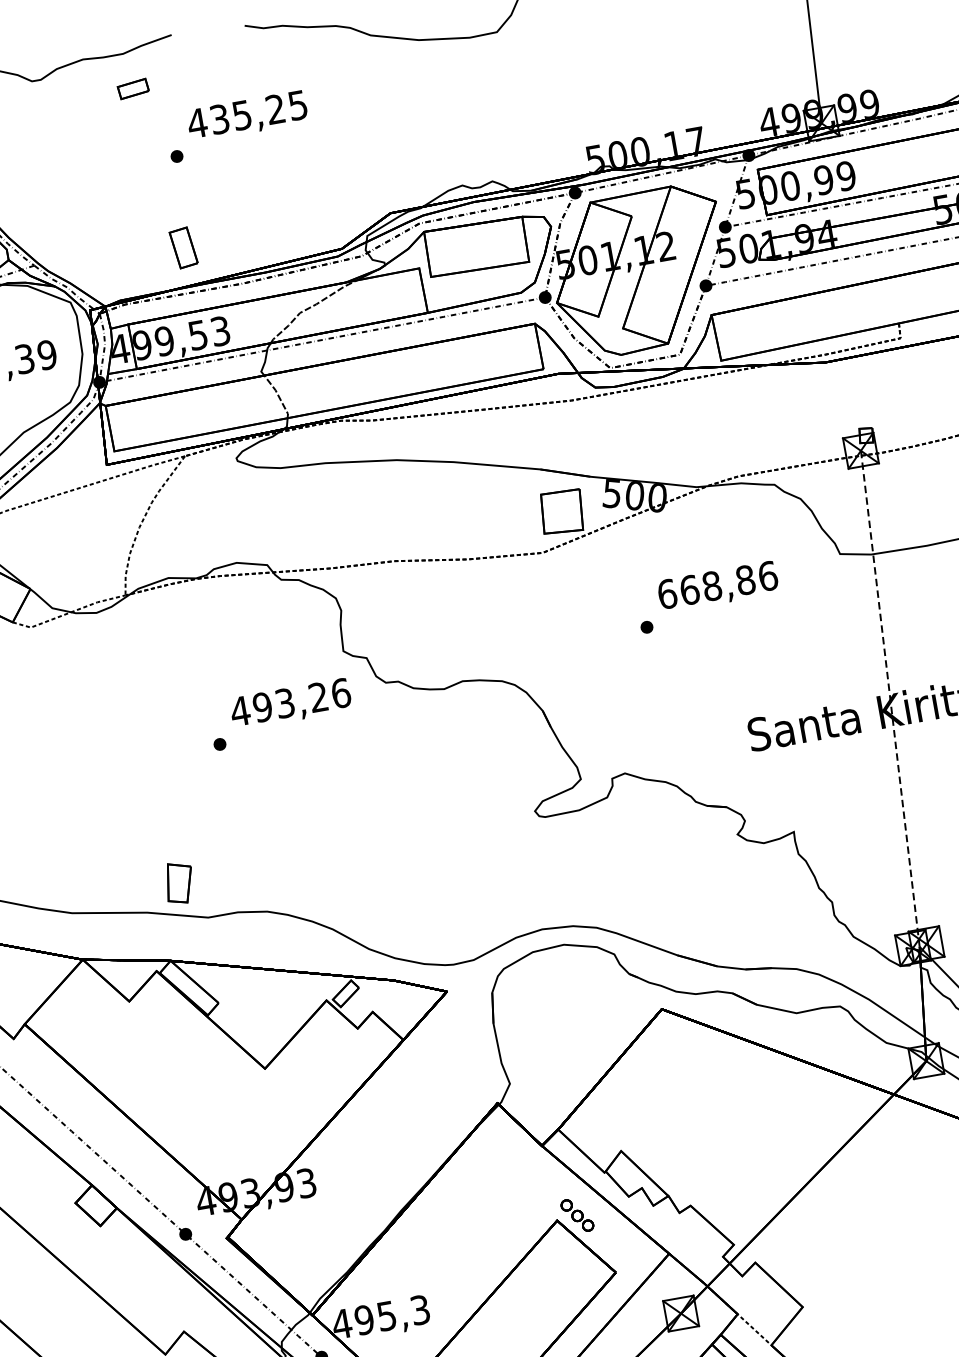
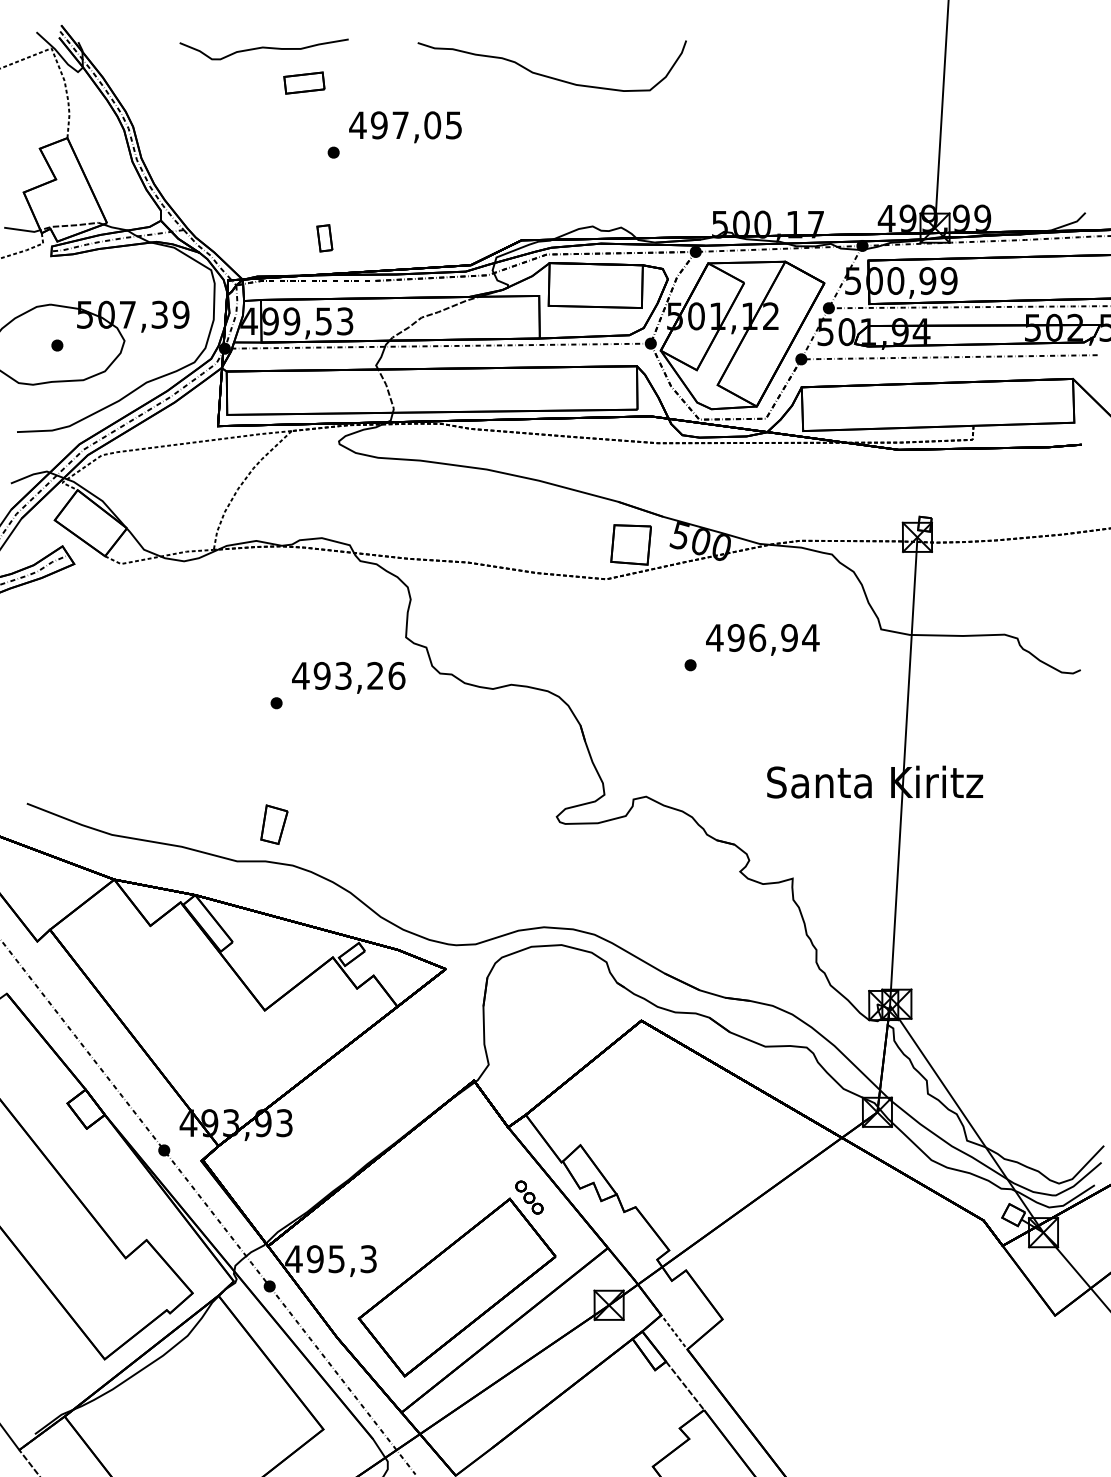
part: (133, 88) -> (304, 82), size x1.43
text: (247, 114) -> (405, 125), 435,25 -> 497,05
part: (183, 248) -> (324, 238), size x0.71
text: (717, 584) -> (762, 637), 668,86 -> 496,94
line: (890, 698) -> (903, 771), dashed -> solid
part: (179, 882) -> (274, 824), moved

